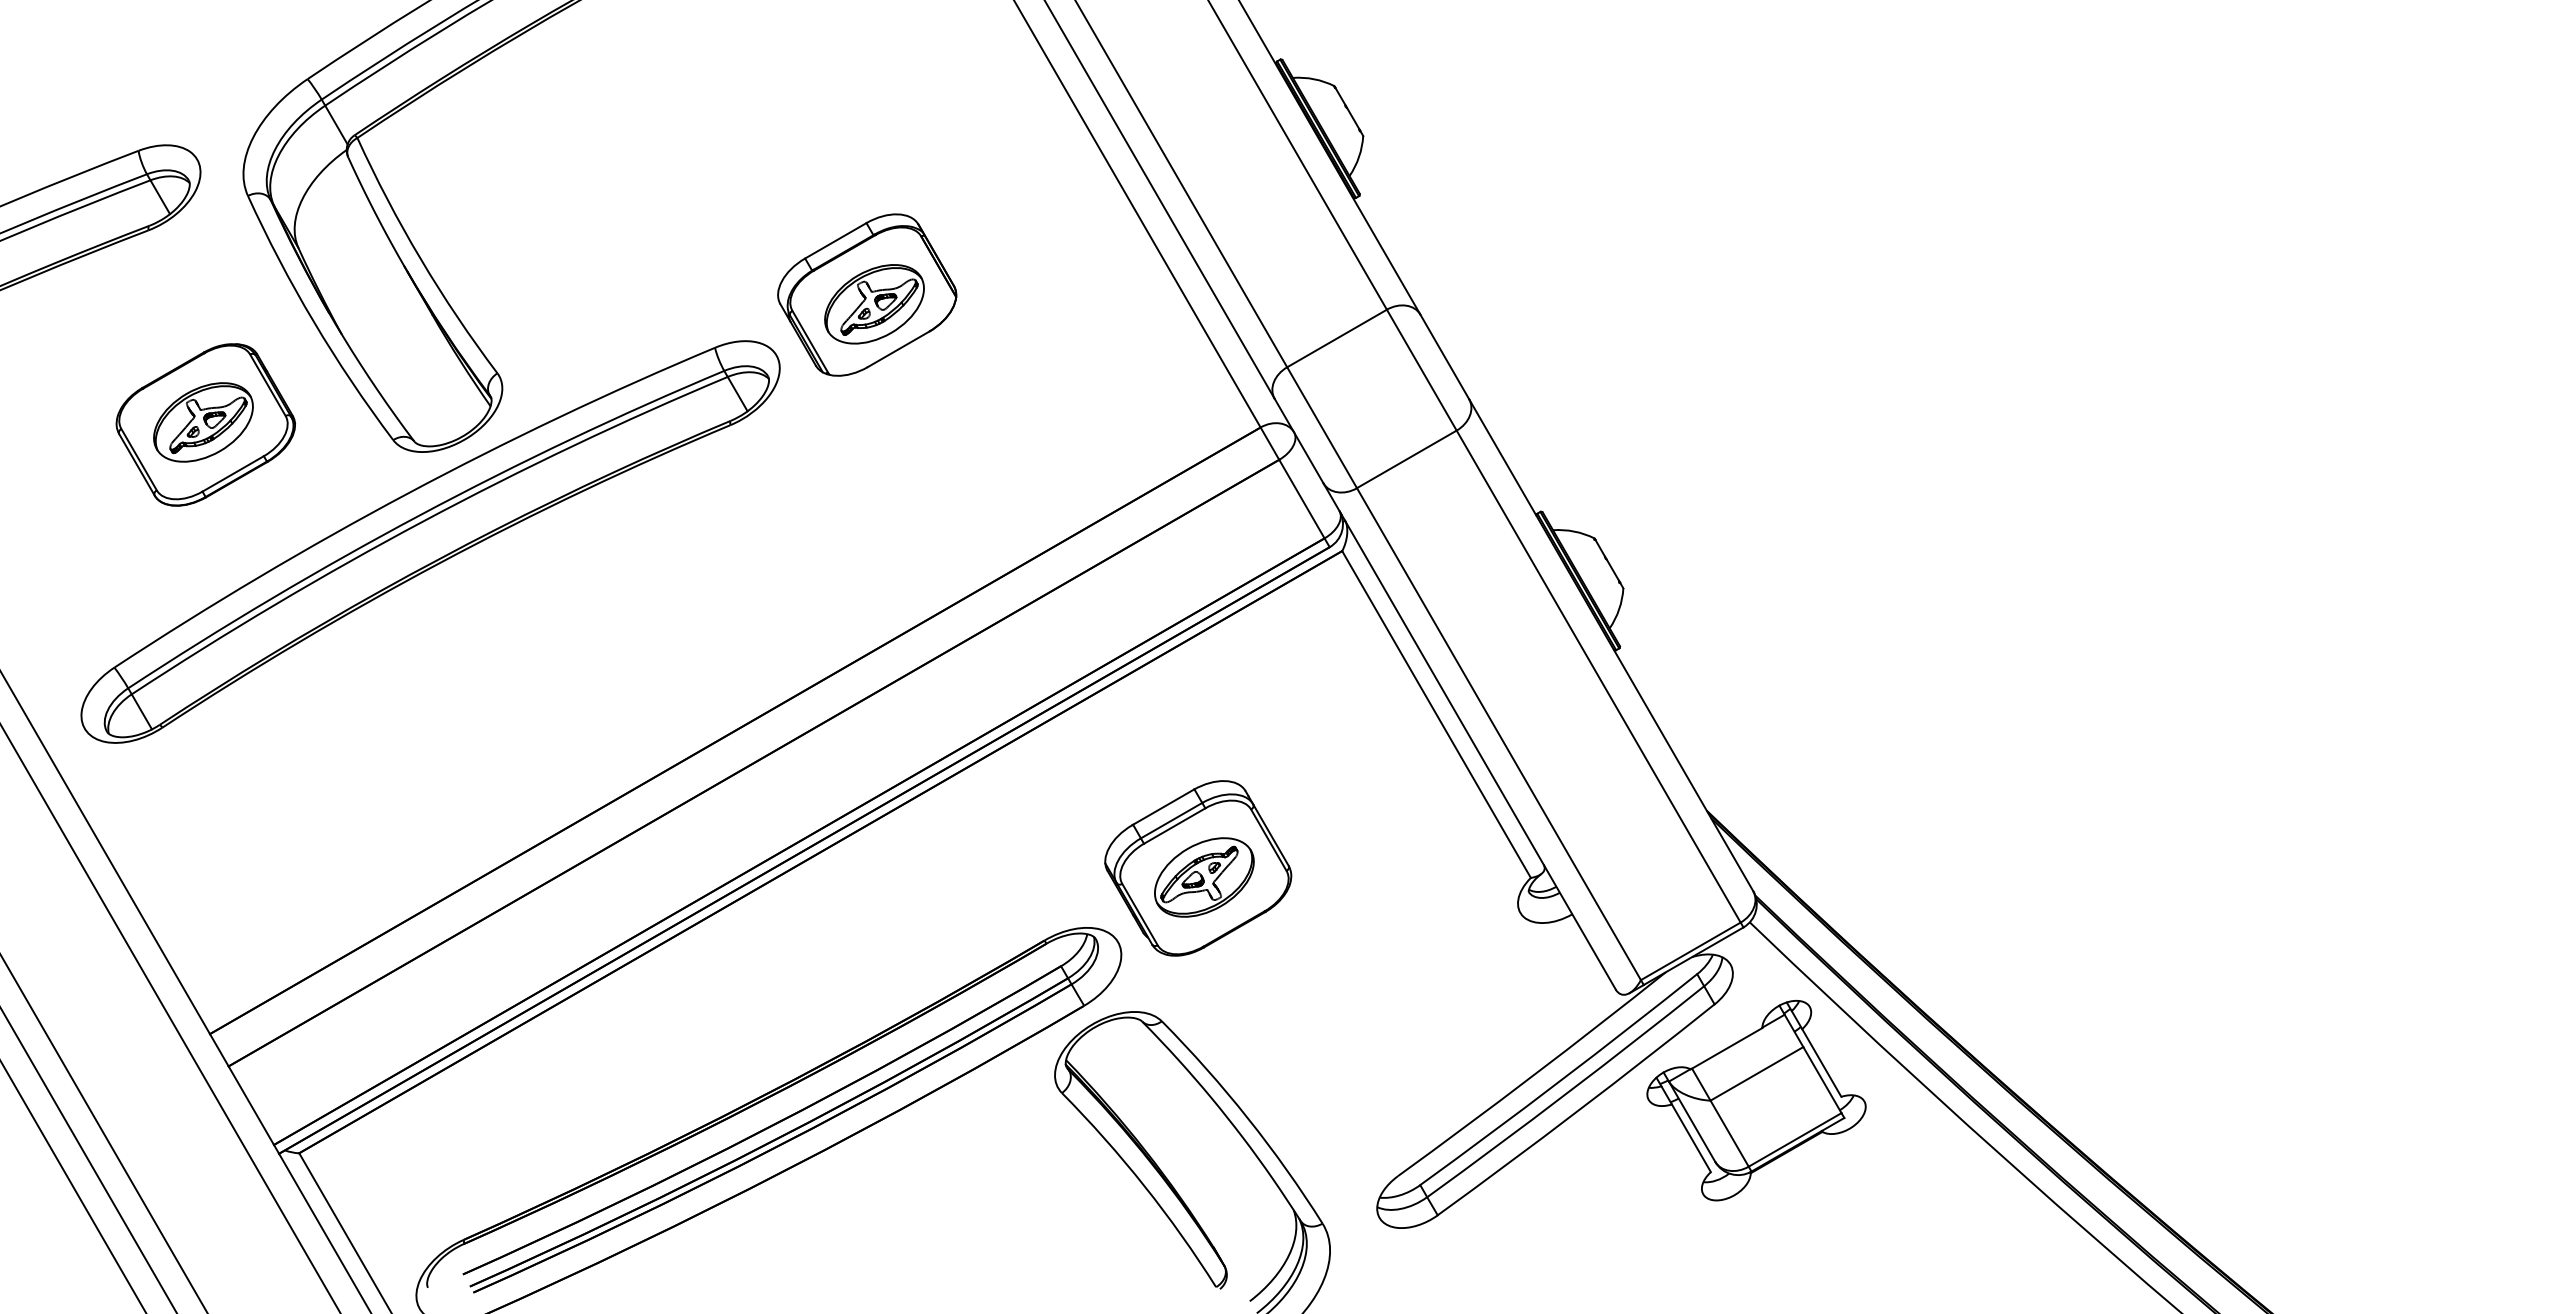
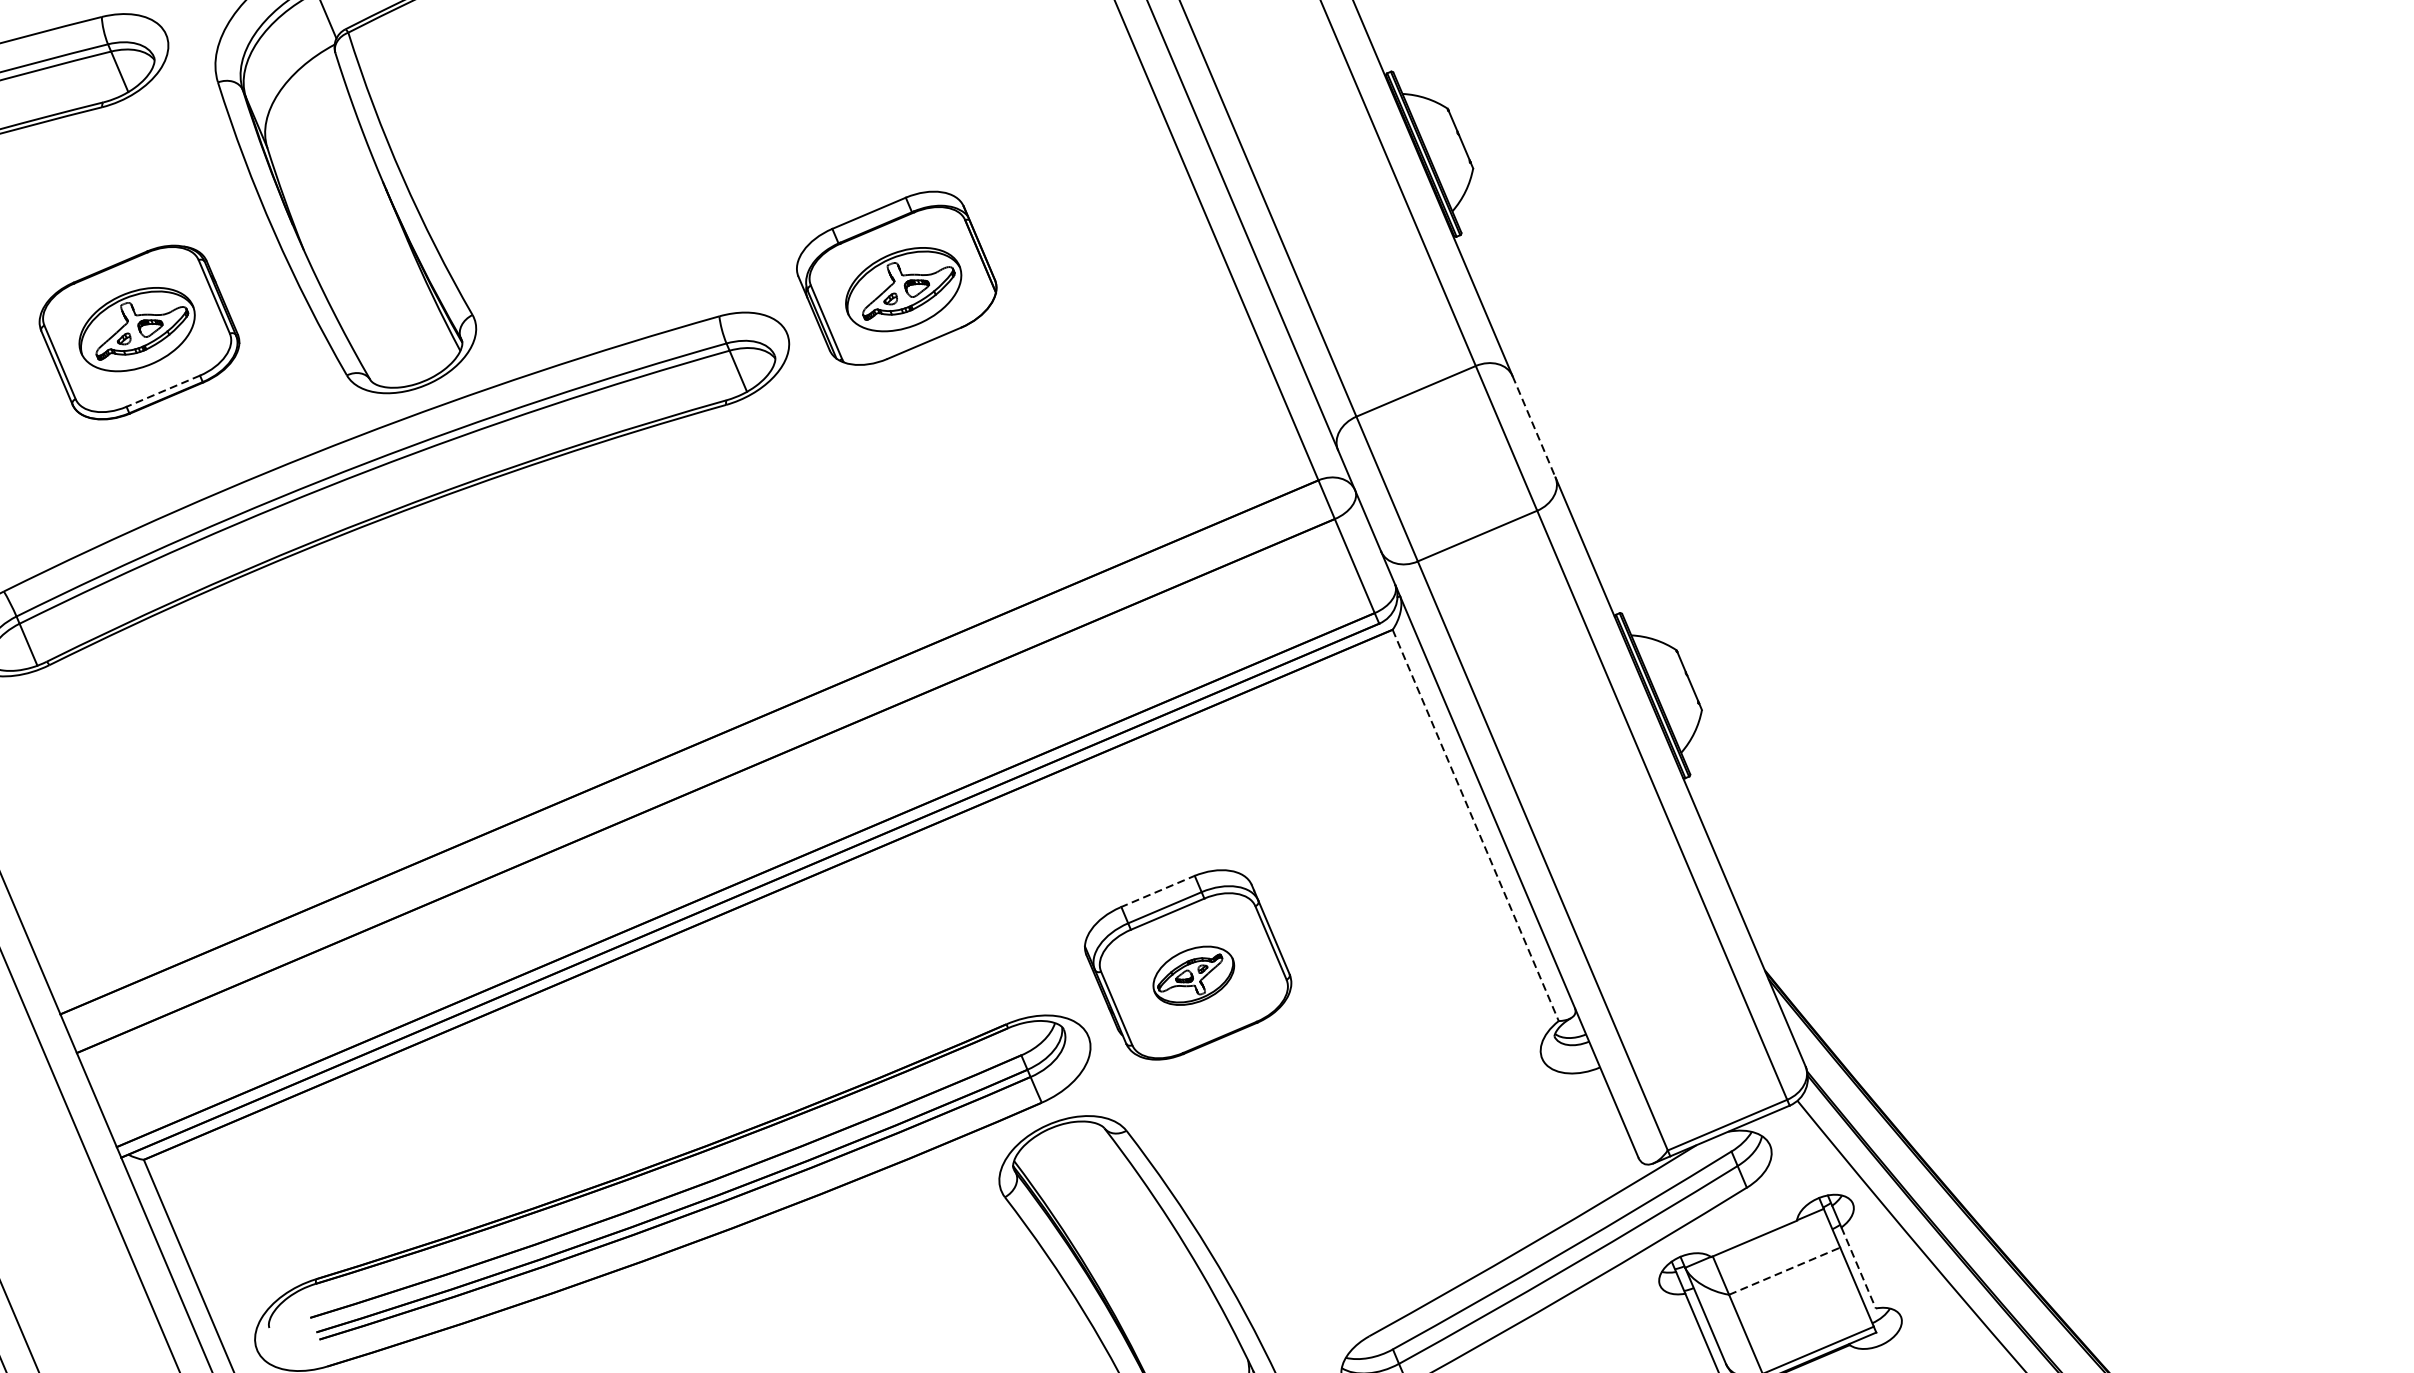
line: (1444, 356) -> (1533, 426), solid -> dashed
line: (232, 474) -> (162, 391), solid -> dashed
line: (1436, 714) -> (1475, 825), solid -> dashed
line: (1163, 807) -> (1157, 891), solid -> dashed
part: (1204, 877) -> (1193, 975), size x0.7
line: (1822, 1063) -> (1859, 1268), solid -> dashed
line: (1756, 1073) -> (1784, 1270), solid -> dashed

